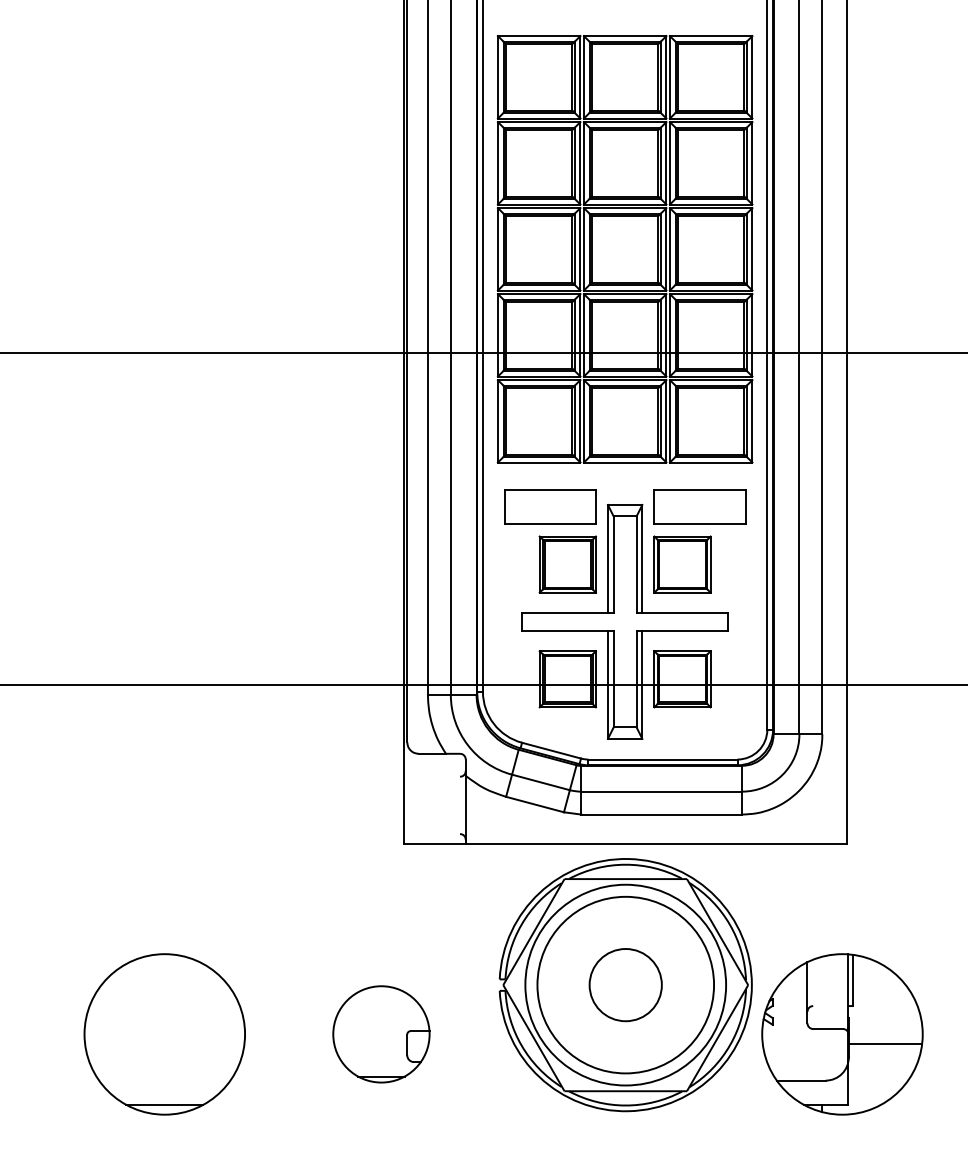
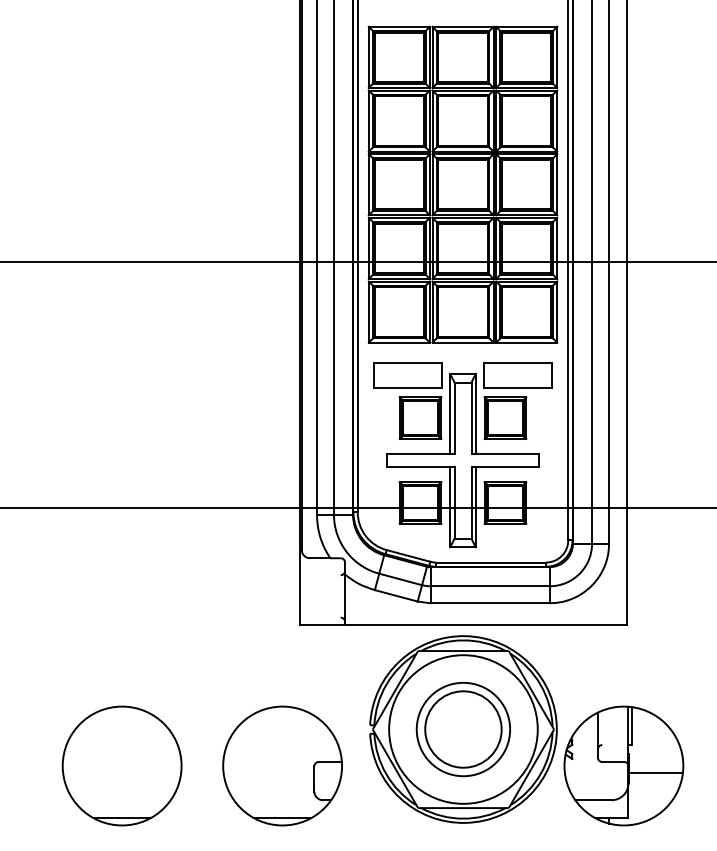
circle: (625, 985) -> (463, 729), size x0.71
circle: (625, 985) -> (463, 729), size x1.43
part: (381, 1033) -> (282, 765), size x1.67

